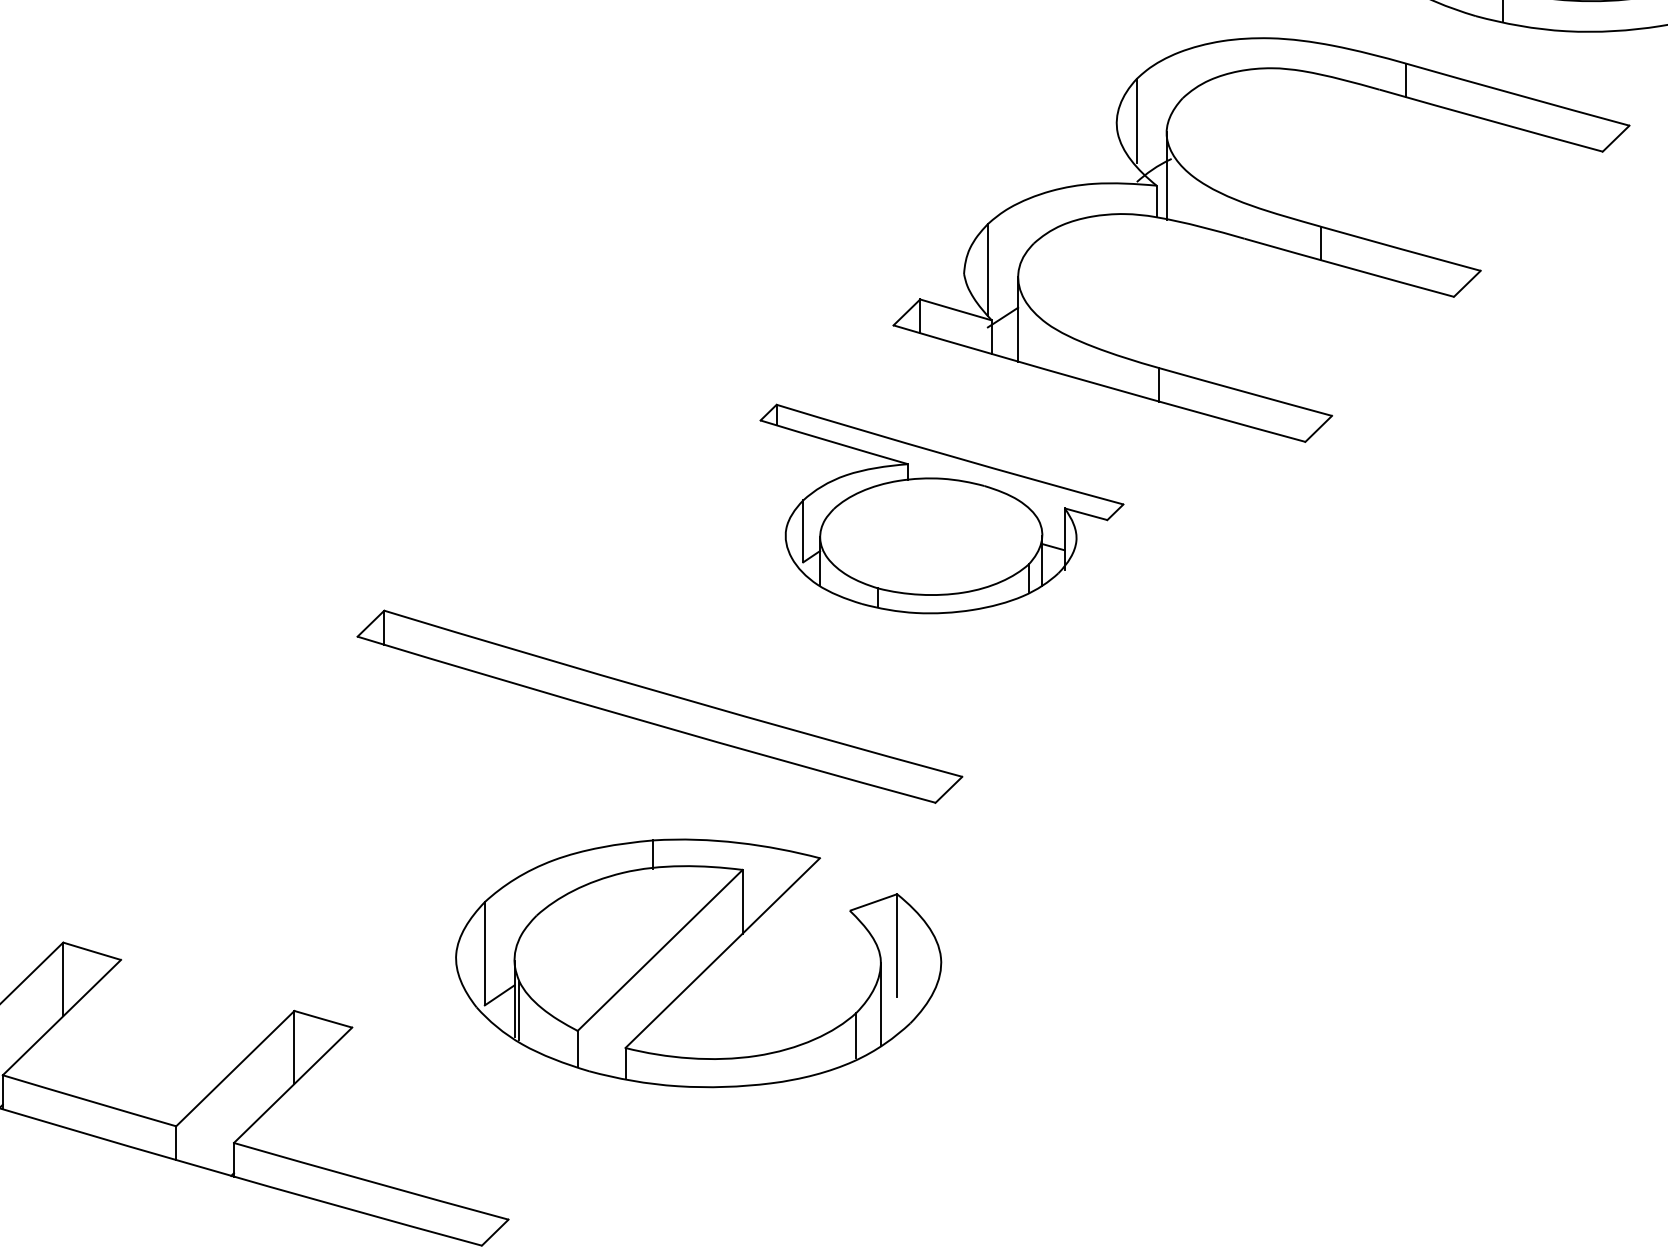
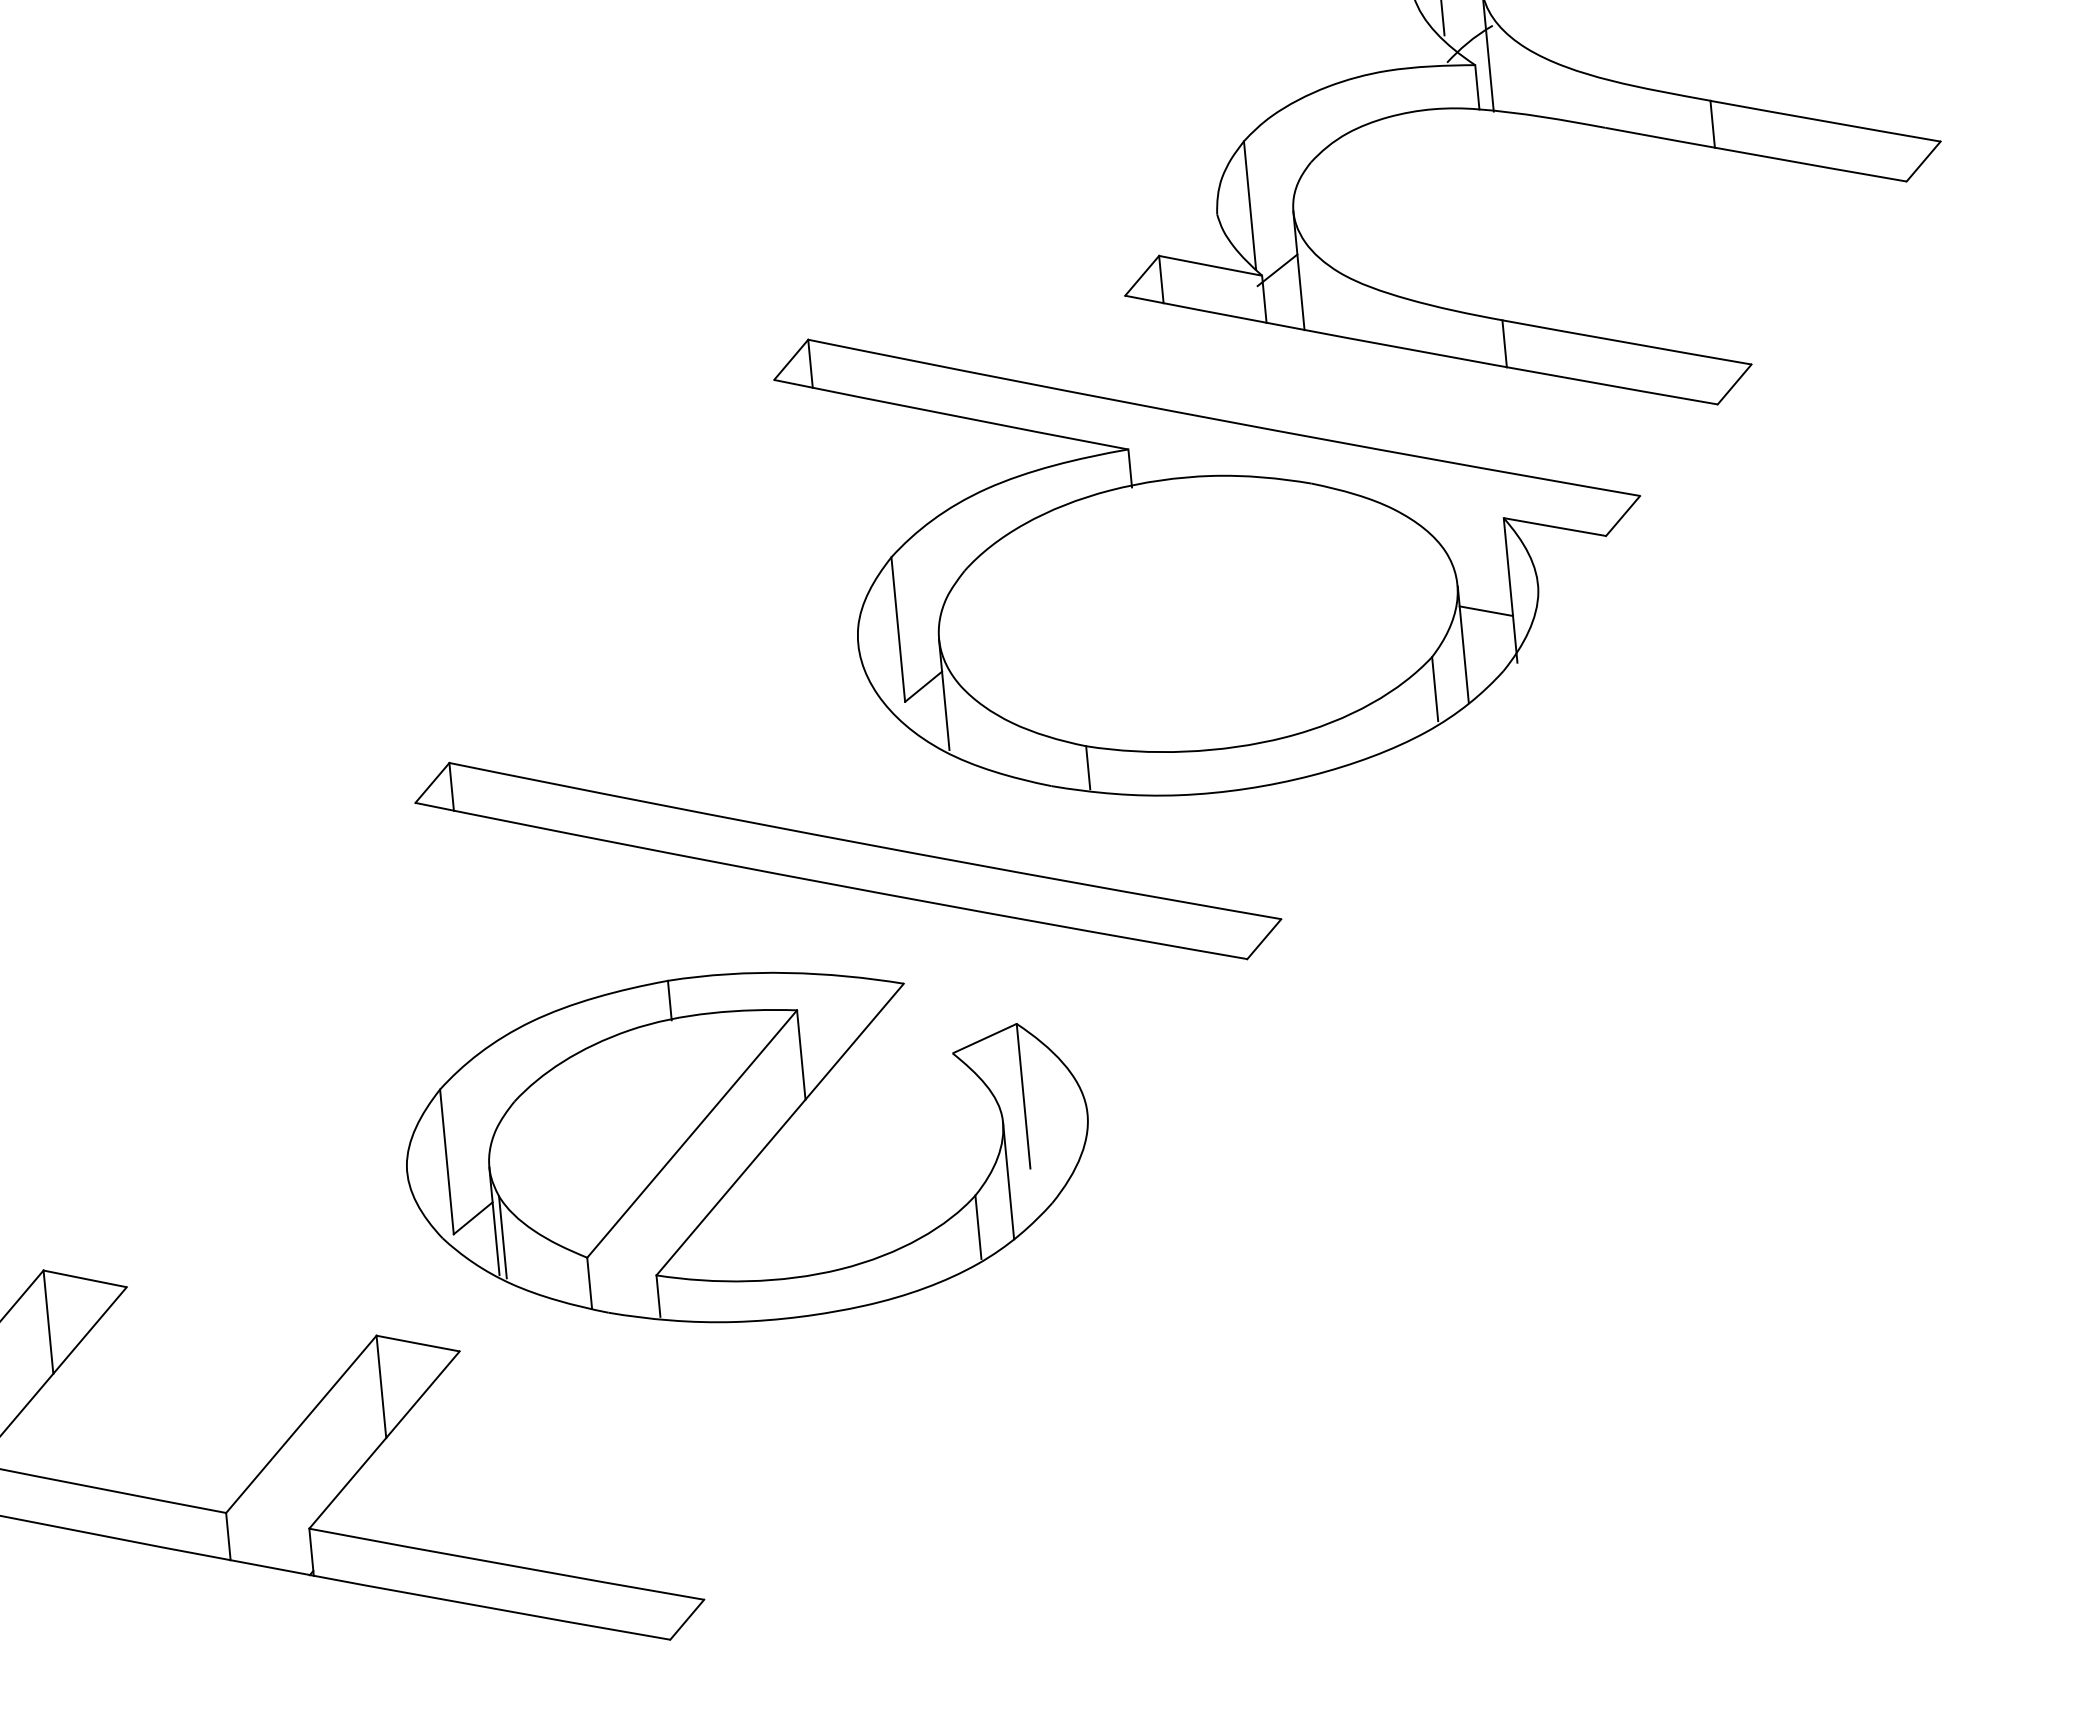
part: (941, 508) -> (1216, 545), size x1.67
part: (698, 963) -> (747, 1147), moved

